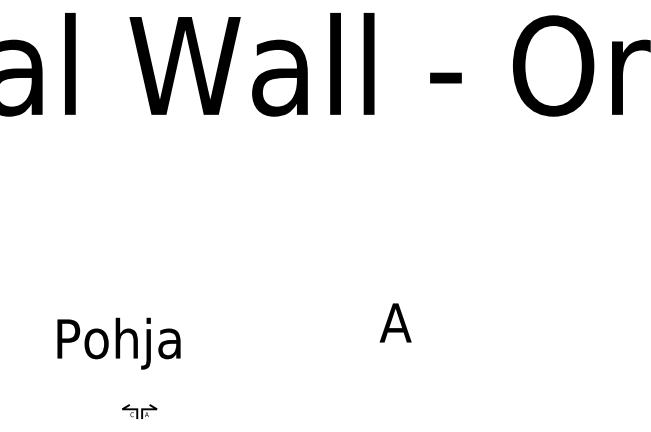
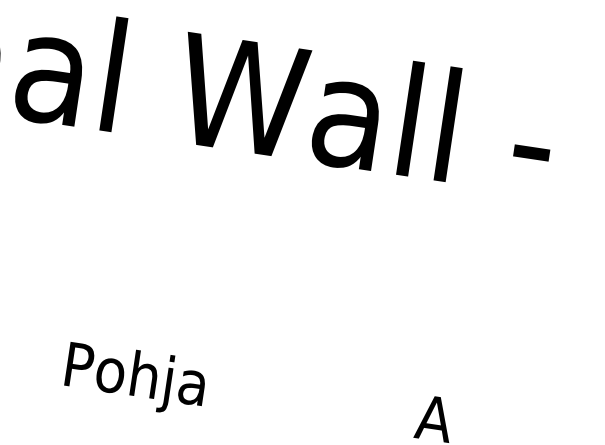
text: (118, 343) -> (134, 378), moved

